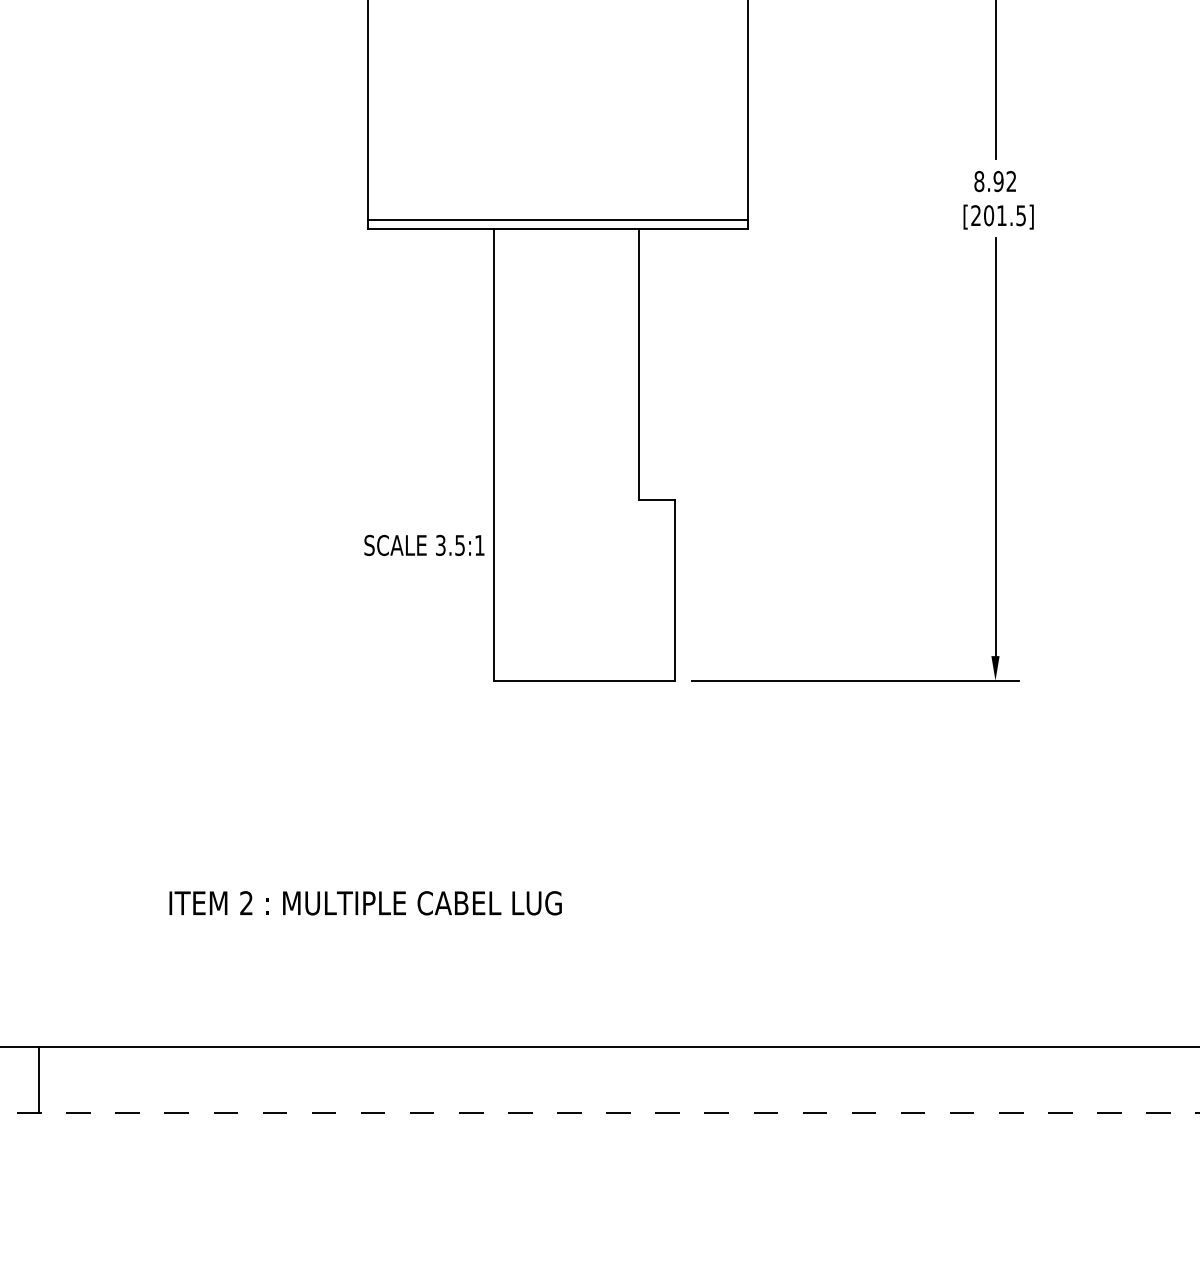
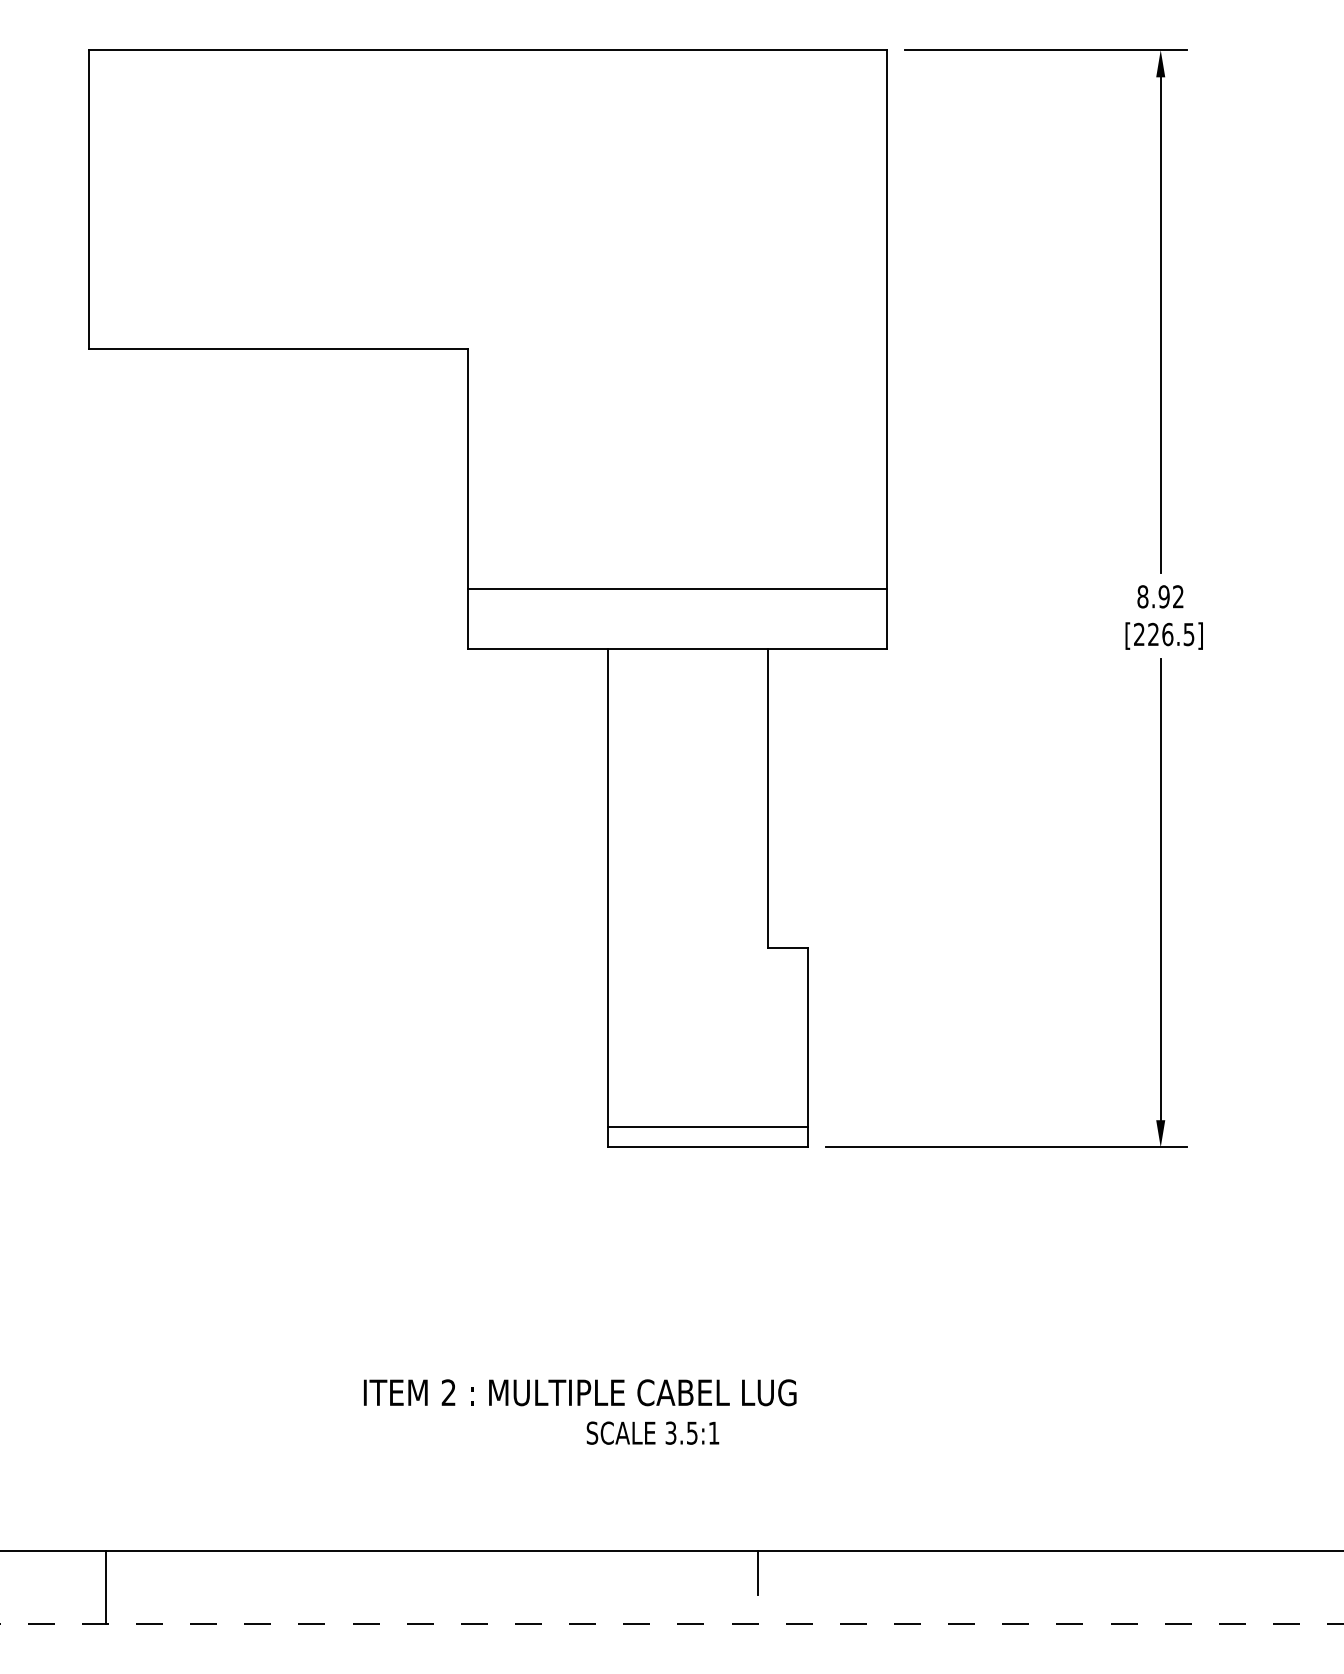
text: (995, 215) -> (1160, 634), [201.5] -> [226.5]
line: (557, 220) -> (677, 588), moved
text: (423, 544) -> (652, 1432), moved
line: (584, 662) -> (707, 1127), added
text: (365, 903) -> (580, 1392), moved
line: (629, 1066) -> (757, 1572), added

